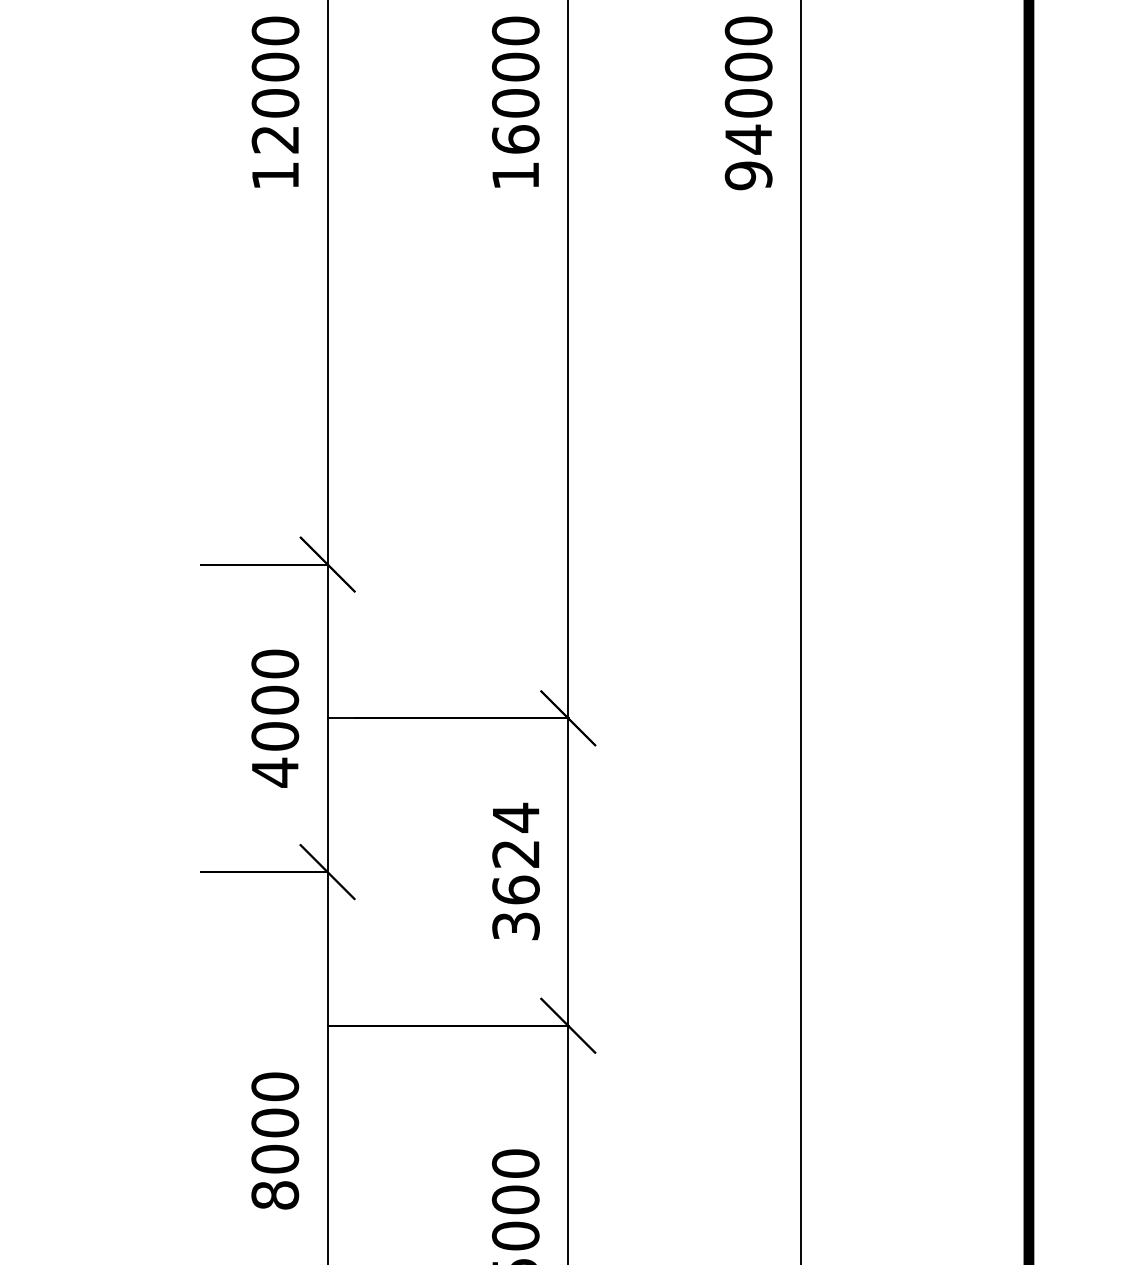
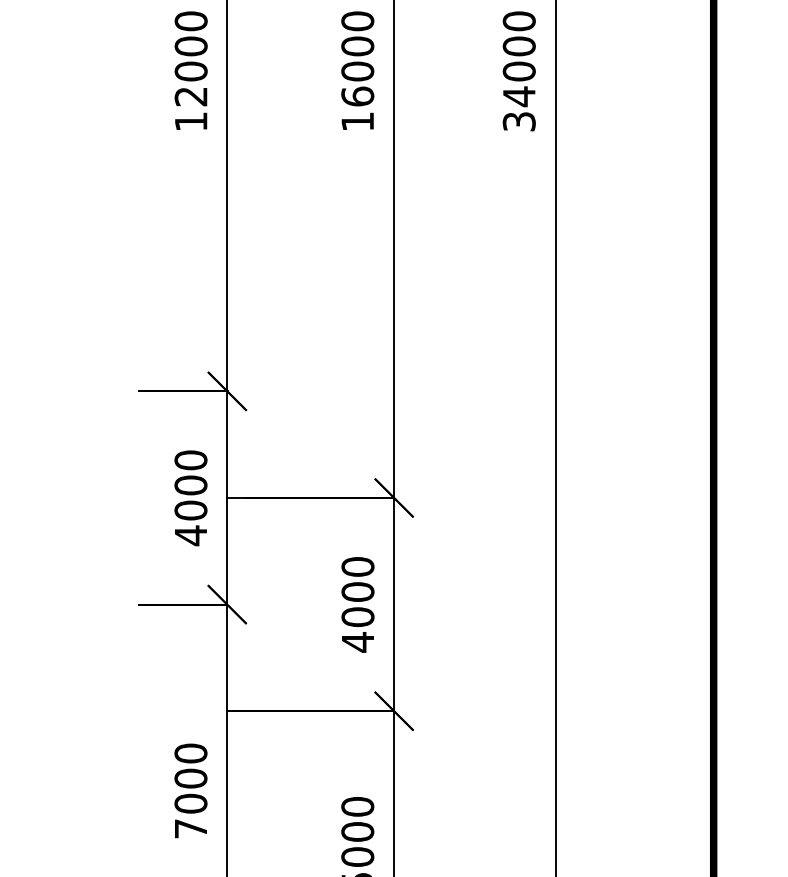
text: (747, 175) -> (518, 121), 94000 -> 34000
text: (515, 871) -> (357, 604), 3624 -> 4000
text: (274, 1194) -> (190, 828), 8000 -> 7000

